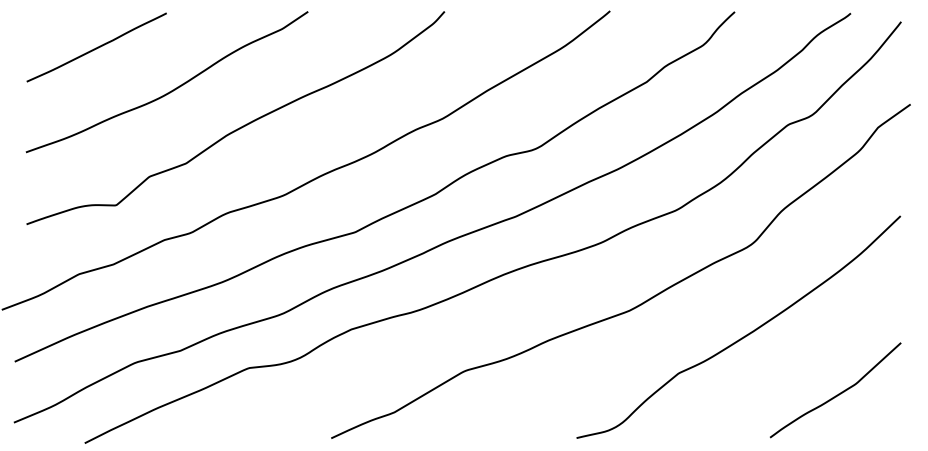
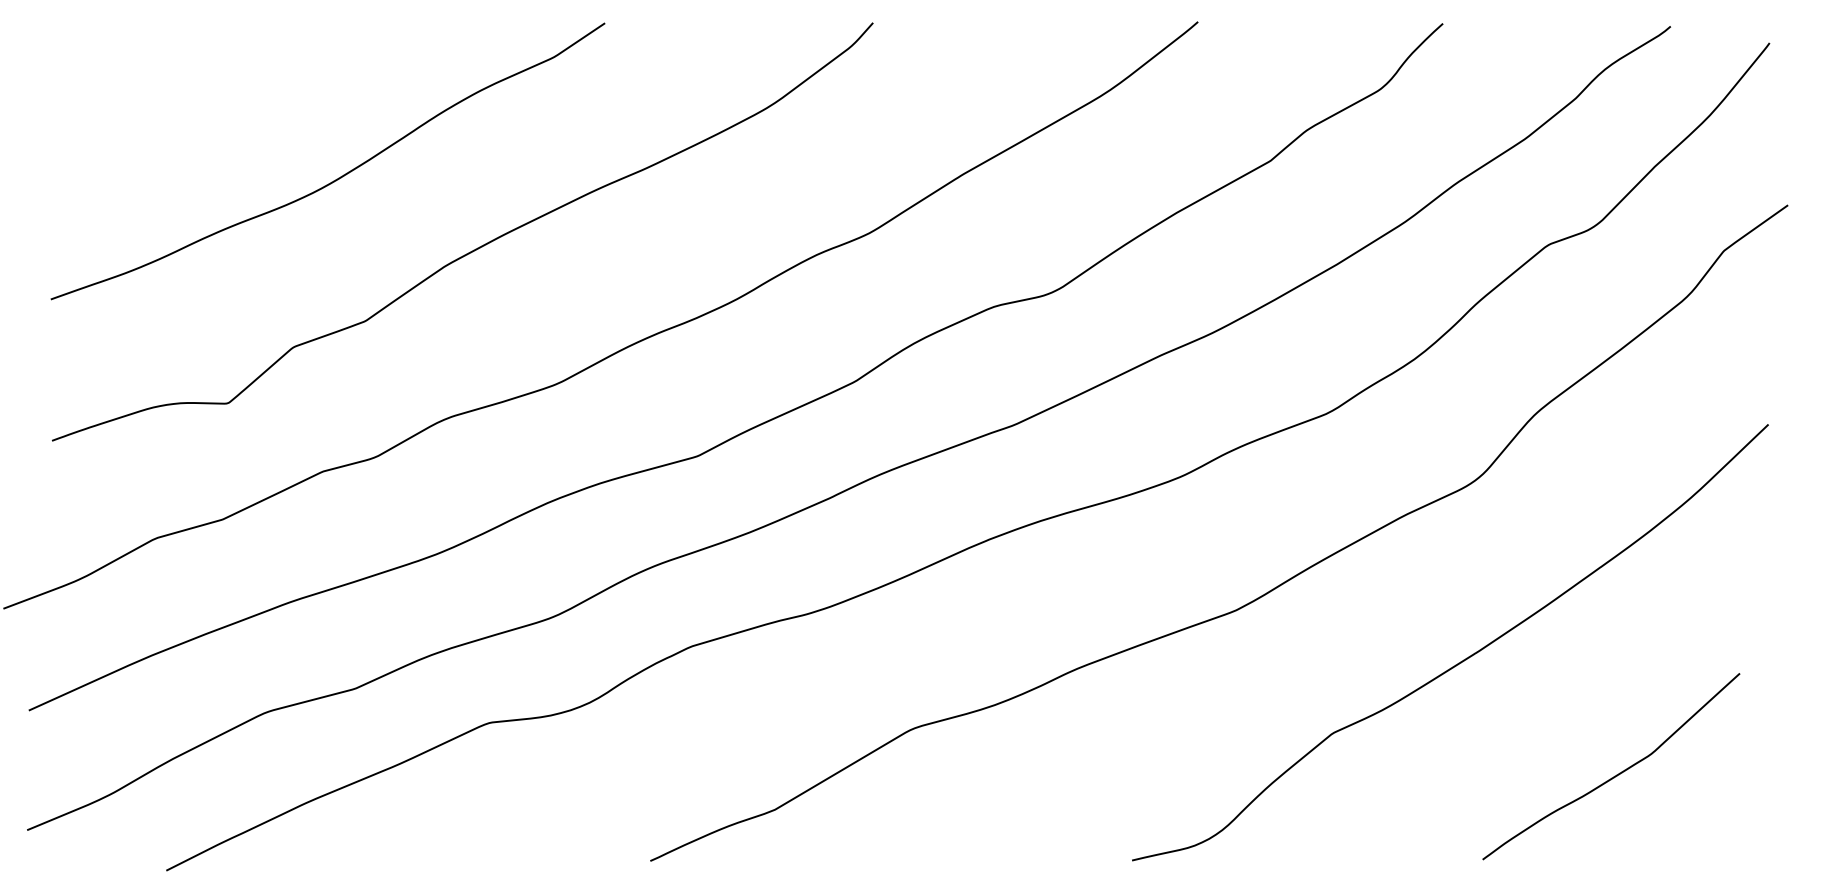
curve: (96, 47) -> (189, 93), removed
curve: (838, 393) -> (1616, 772), moved

